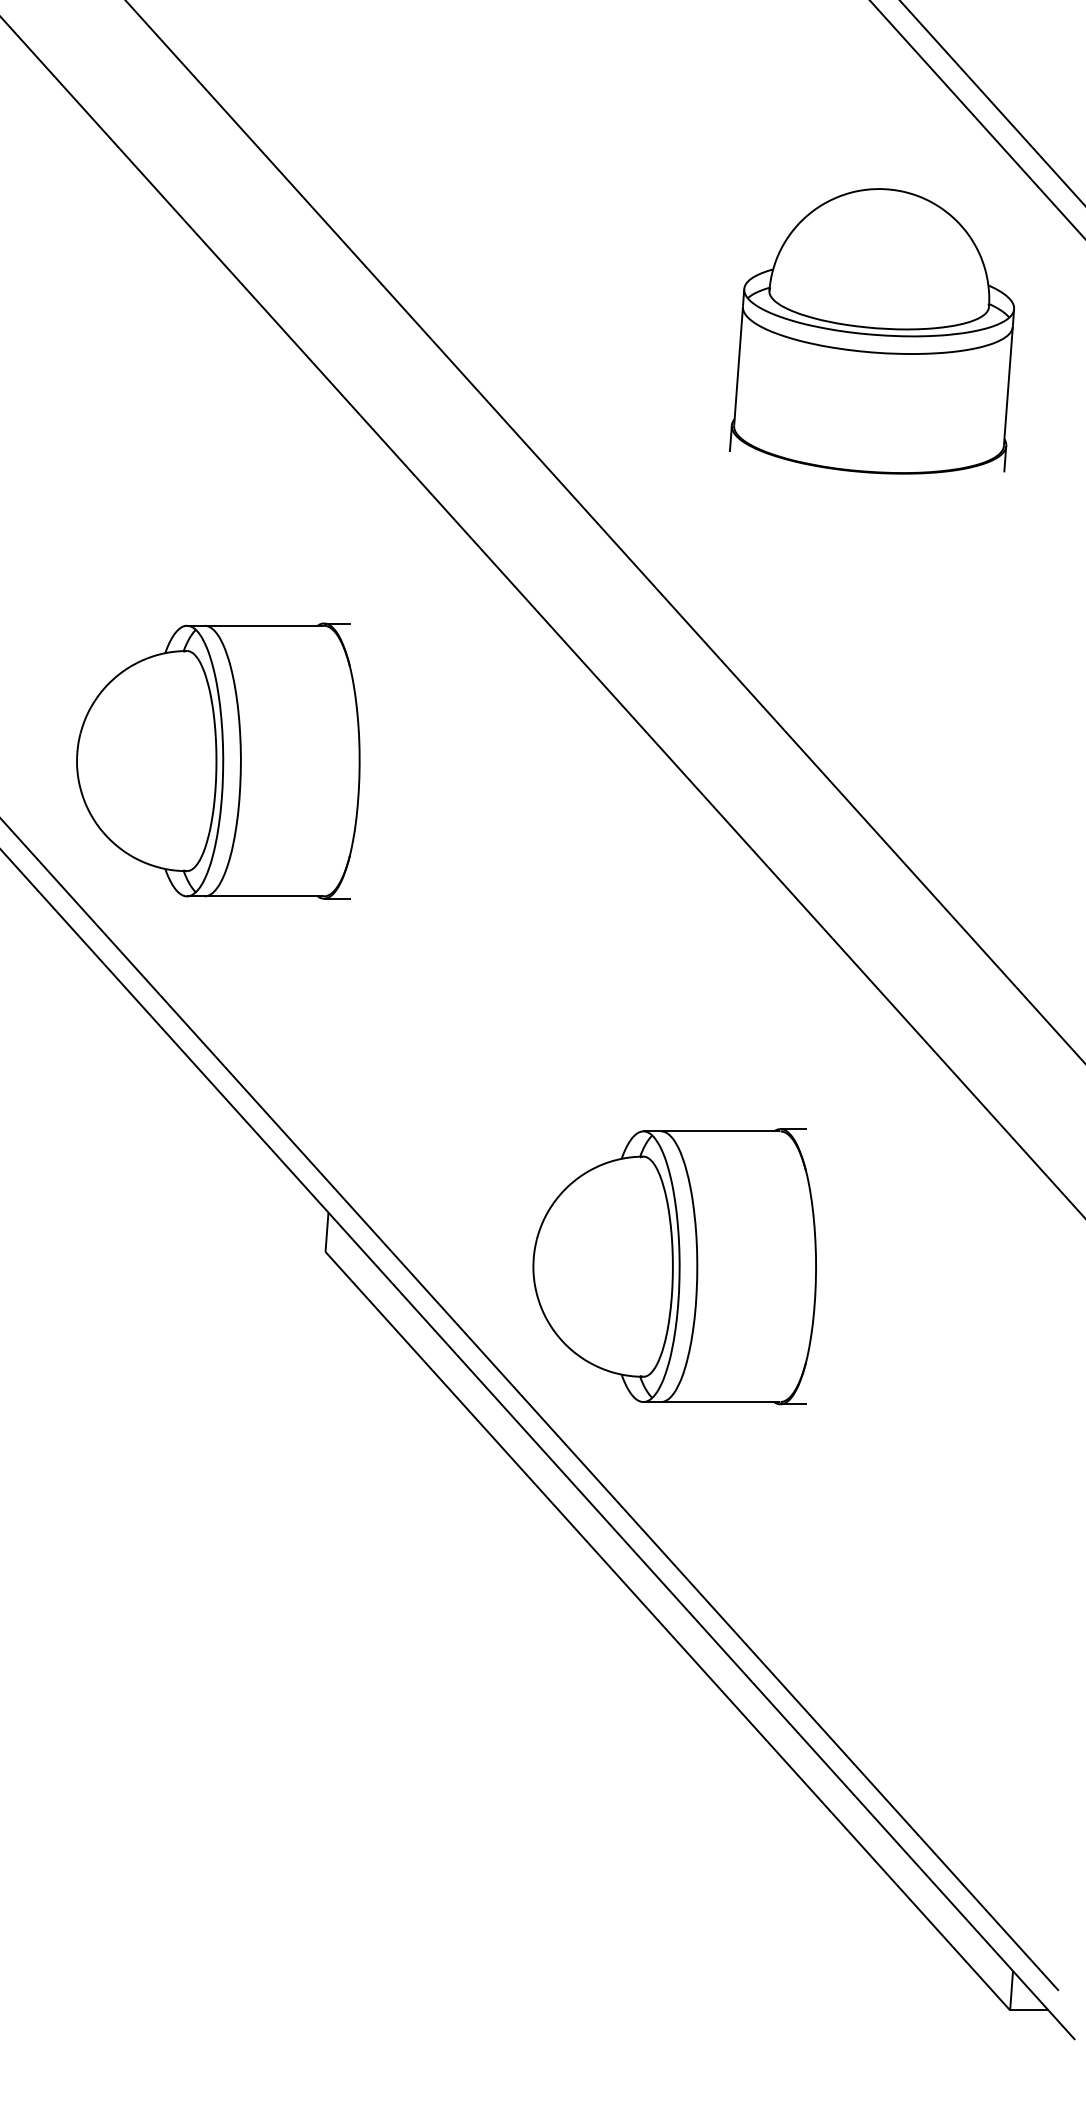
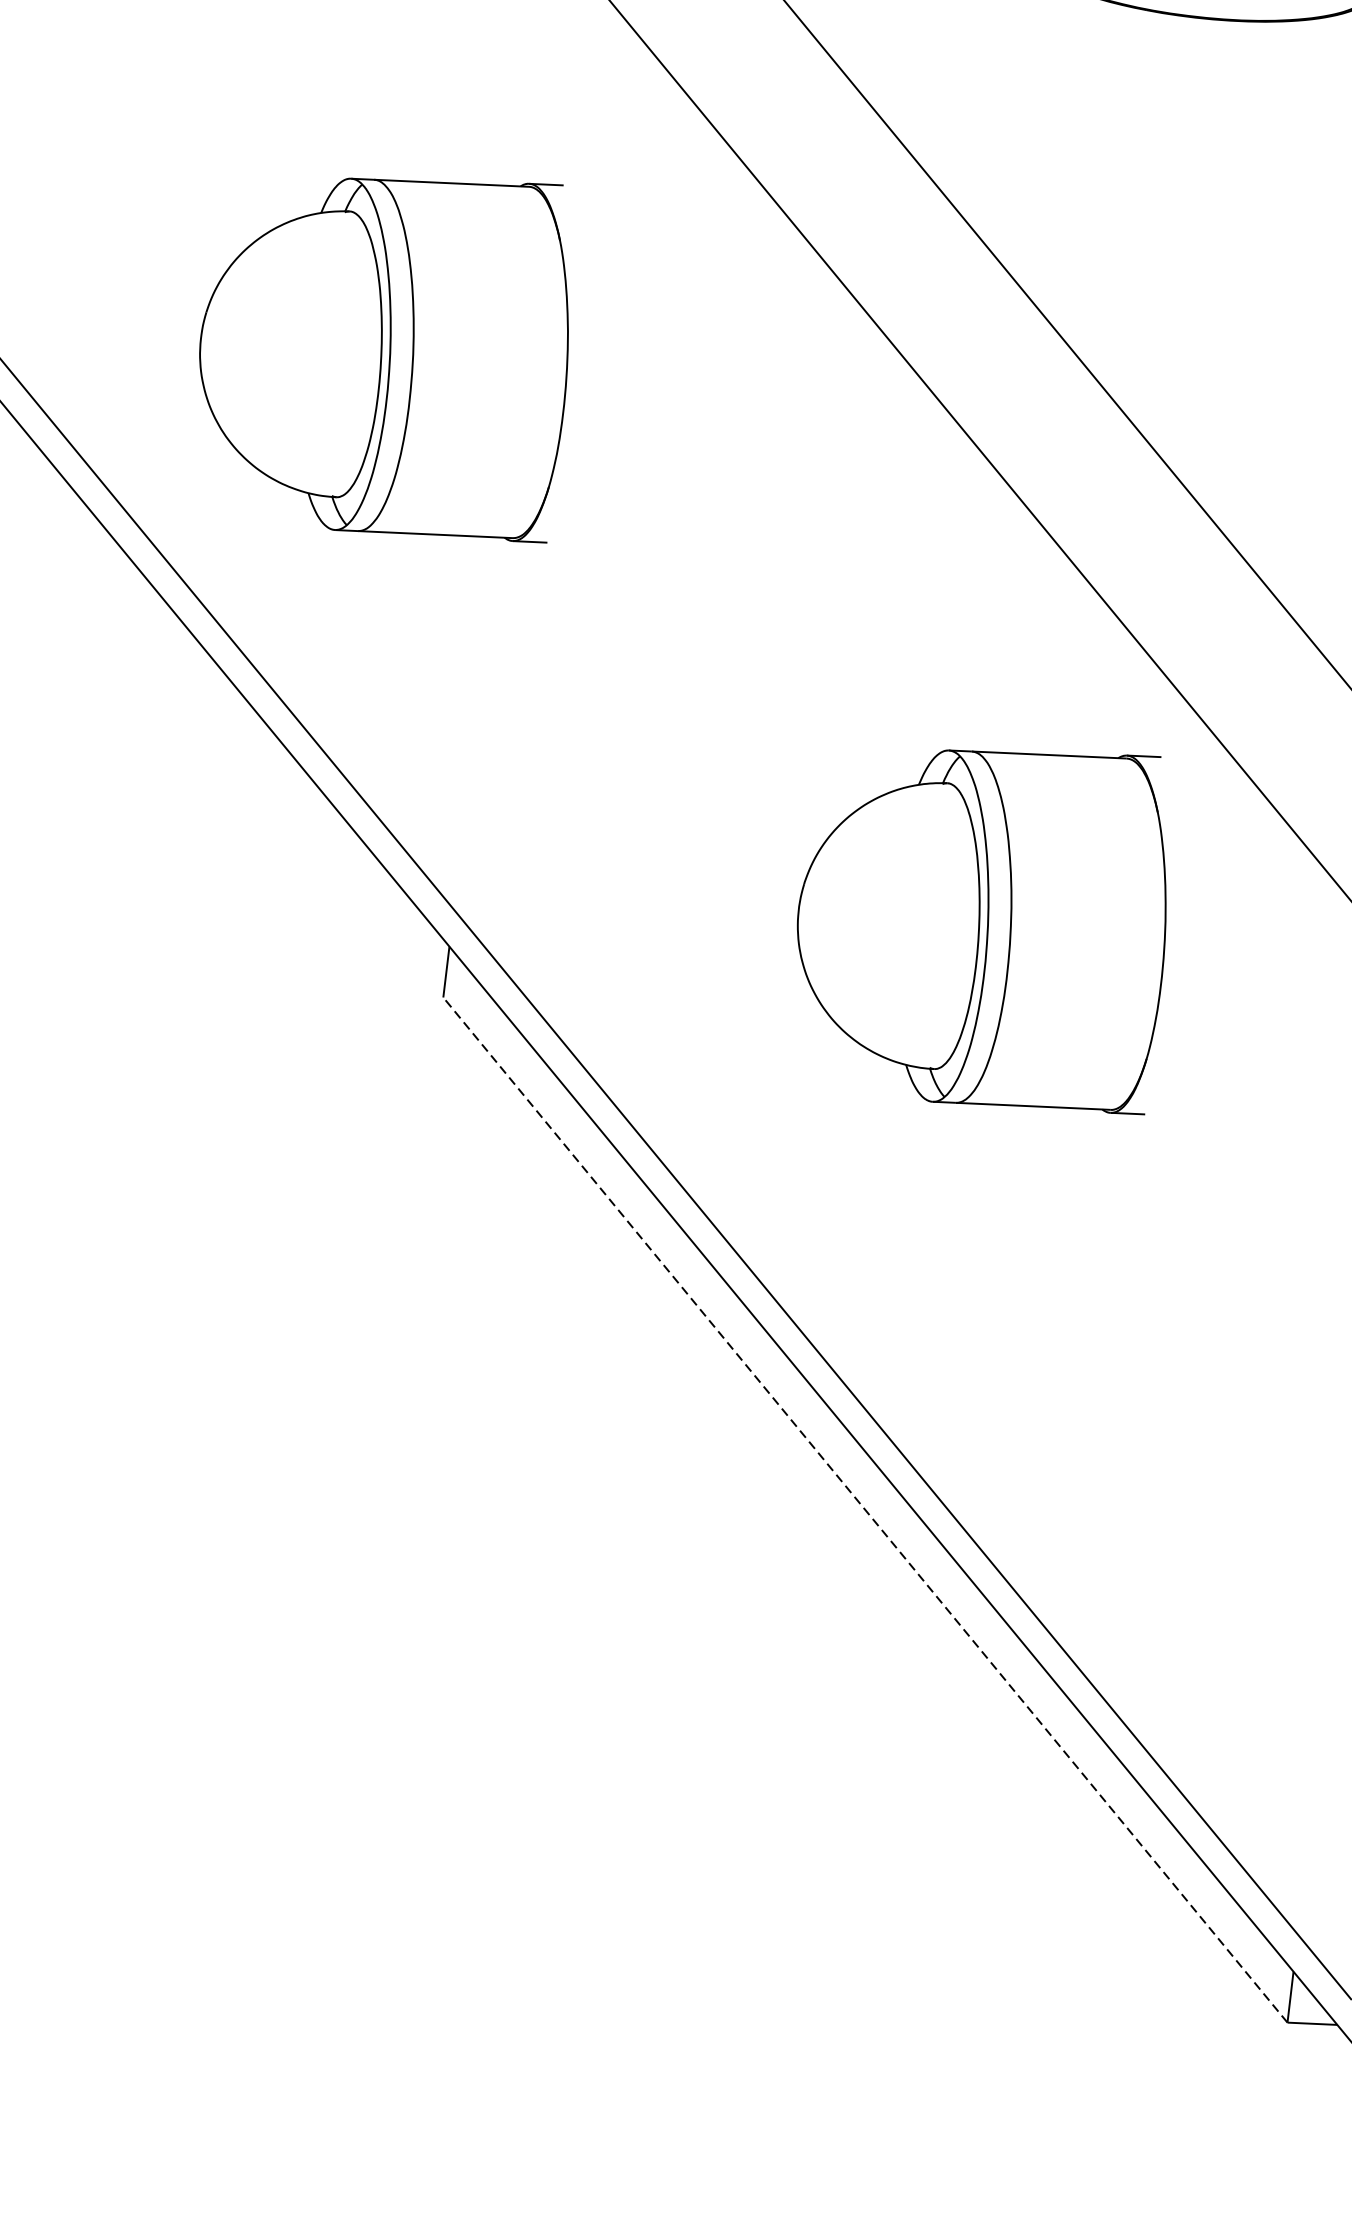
part: (218, 760) -> (383, 355), moved
part: (674, 1266) -> (981, 927), moved
line: (667, 1631) -> (864, 1510), solid -> dashed

